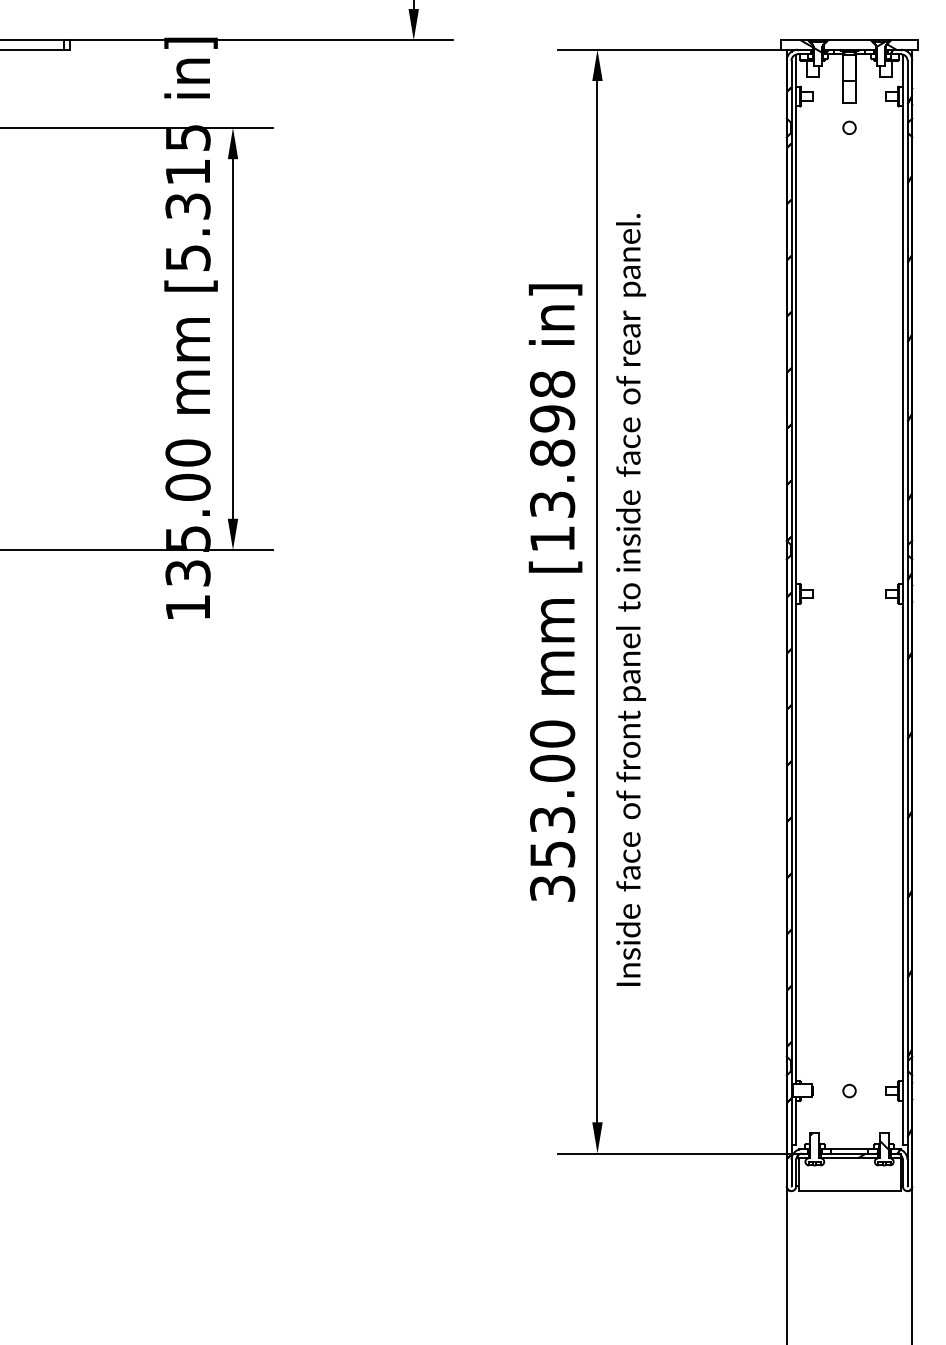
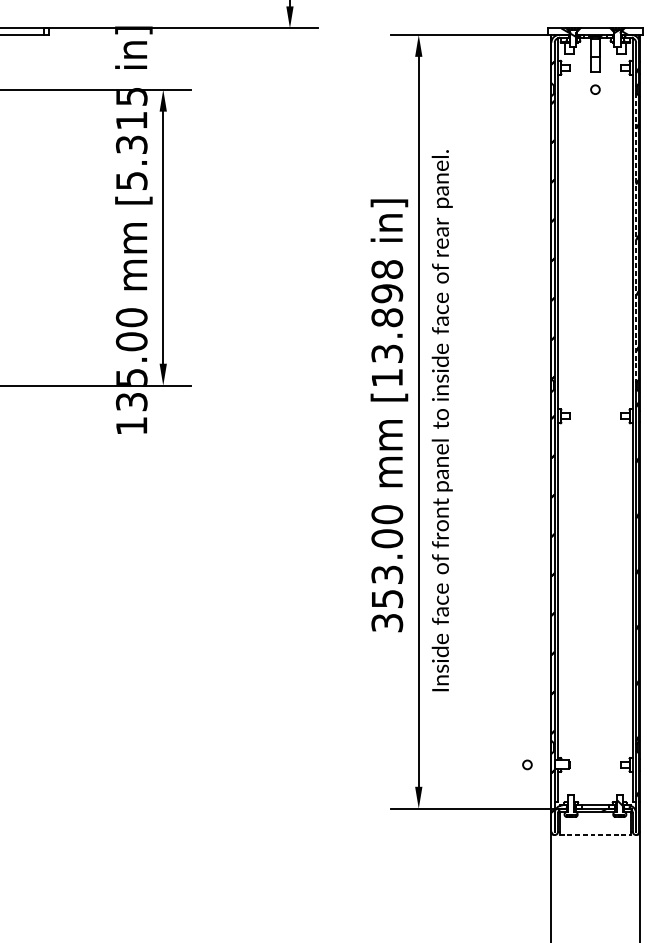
line: (907, 338) -> (636, 237), solid -> dashed
circle: (849, 1090) -> (527, 764), moved
line: (849, 1191) -> (595, 835), solid -> dashed

